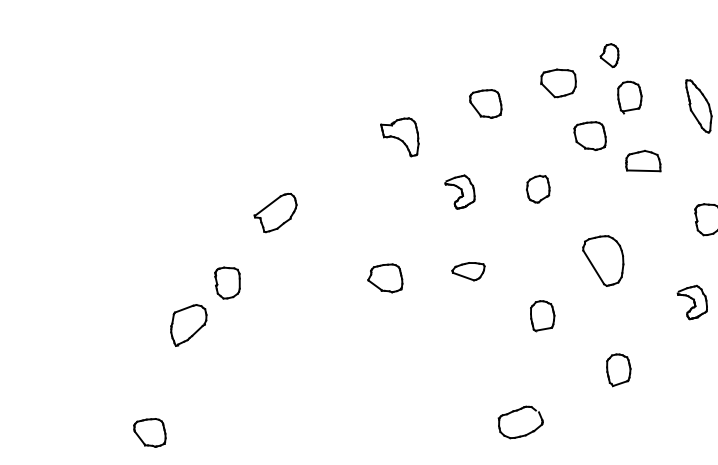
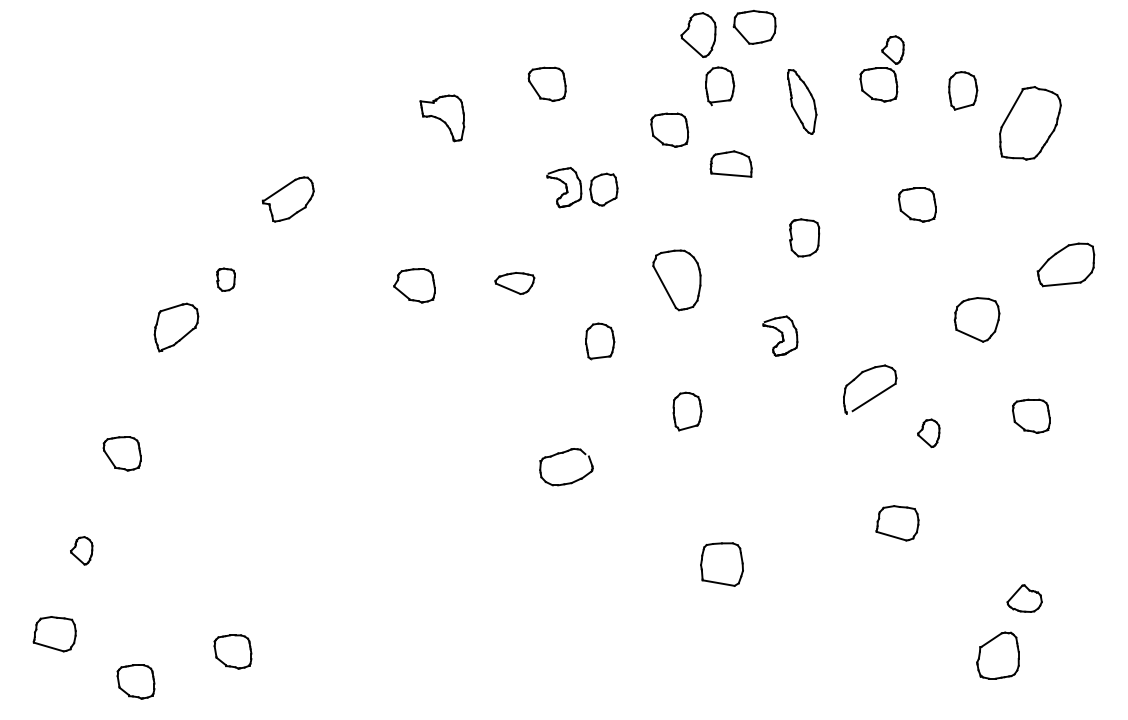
part: (609, 55) -> (698, 34), size x1.6
part: (558, 82) -> (754, 26), moved
part: (460, 192) -> (564, 187), moved
part: (227, 282) -> (225, 279), size x0.6

